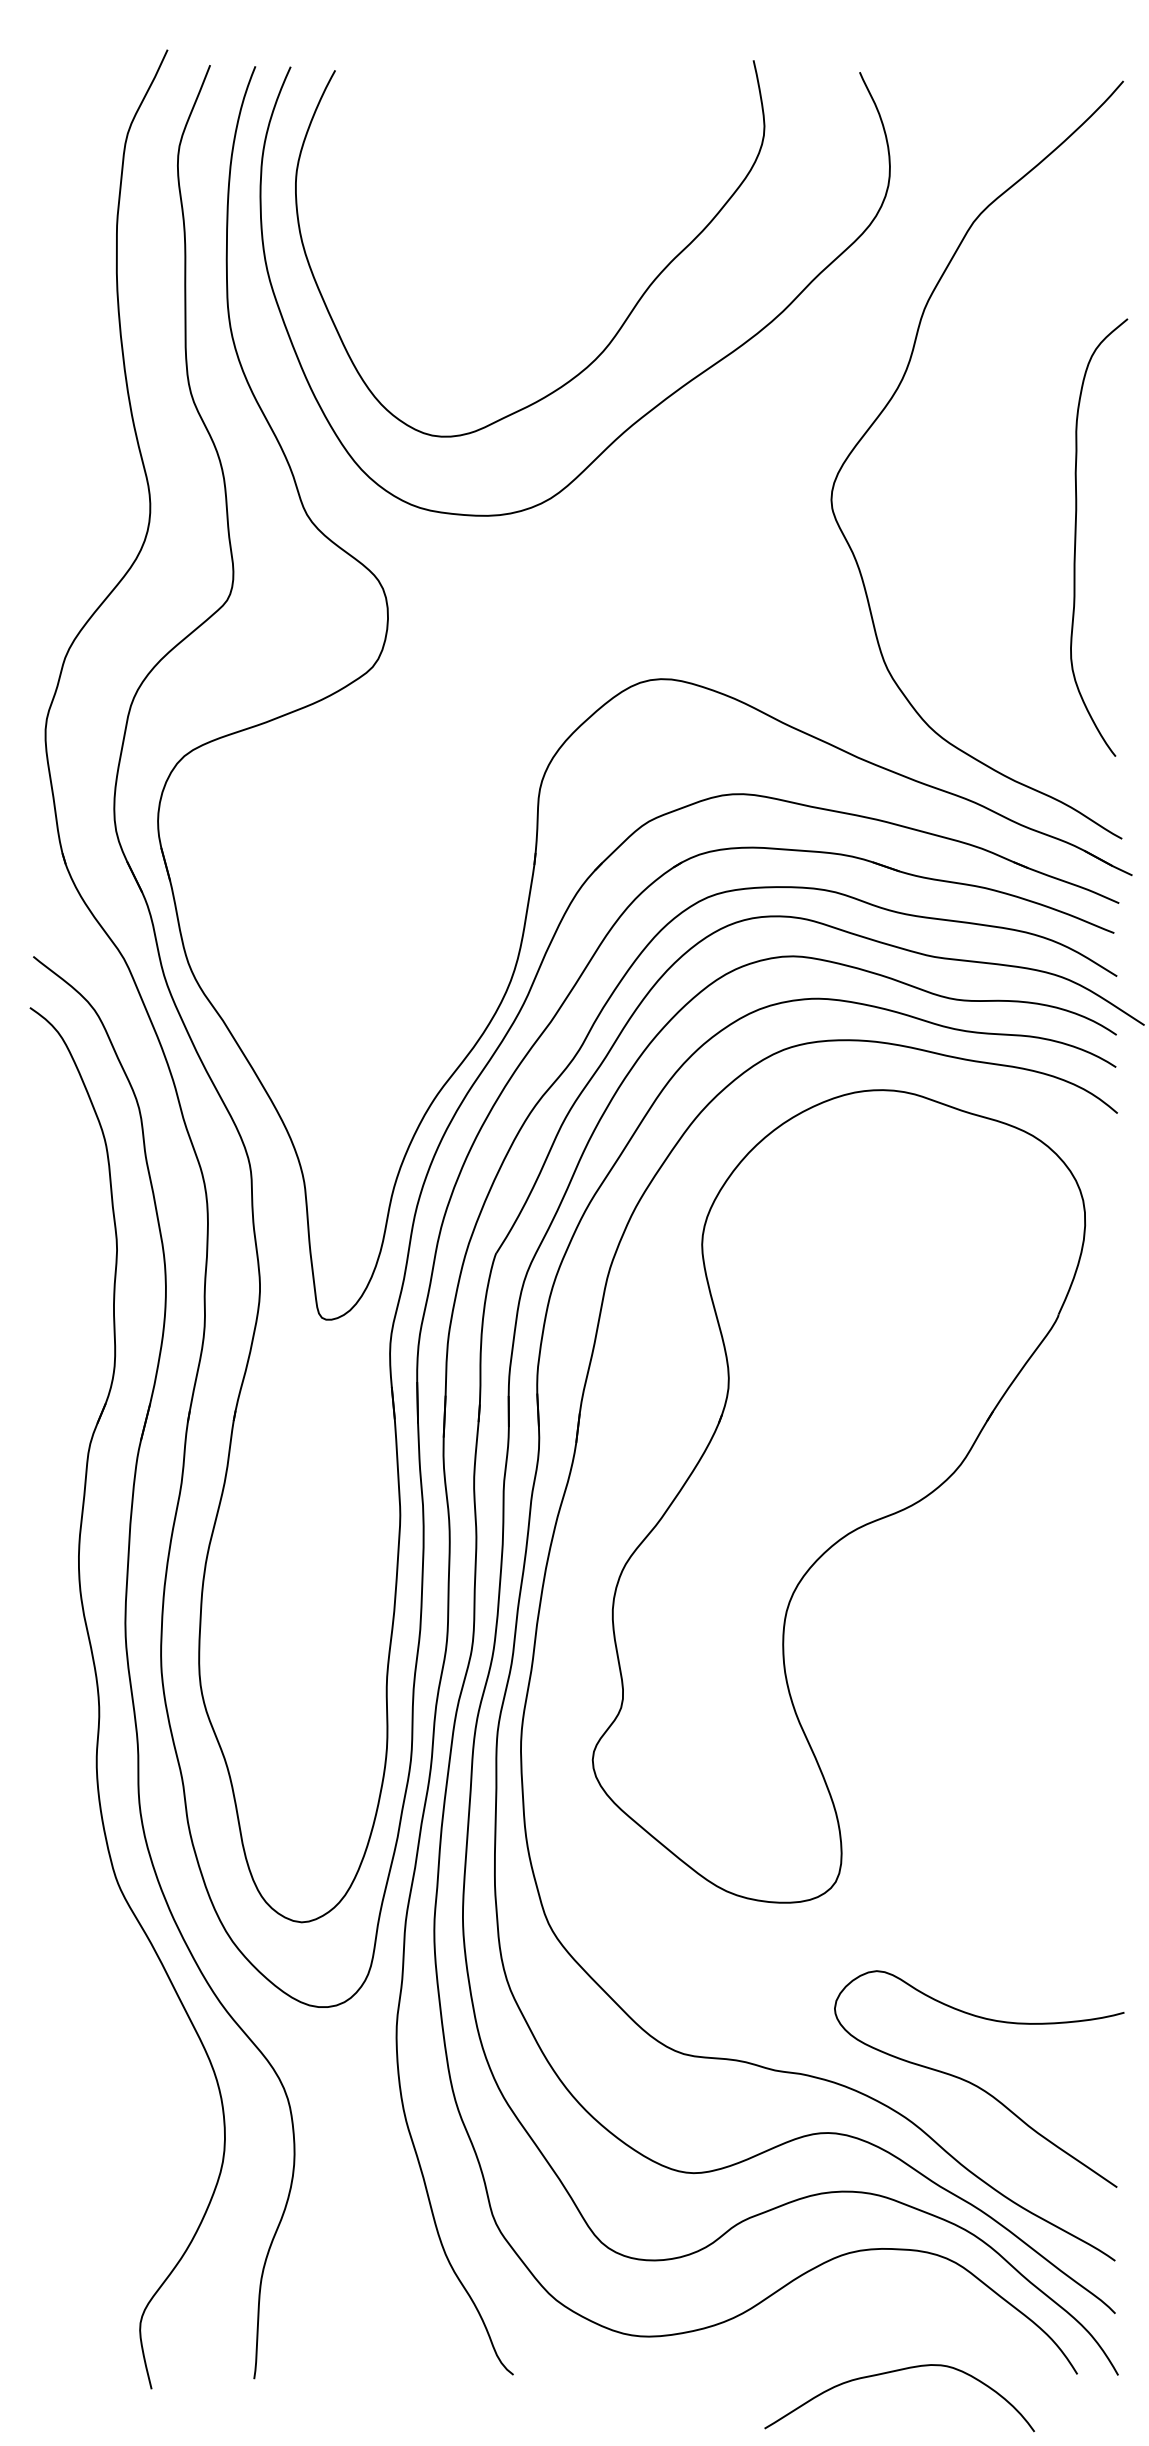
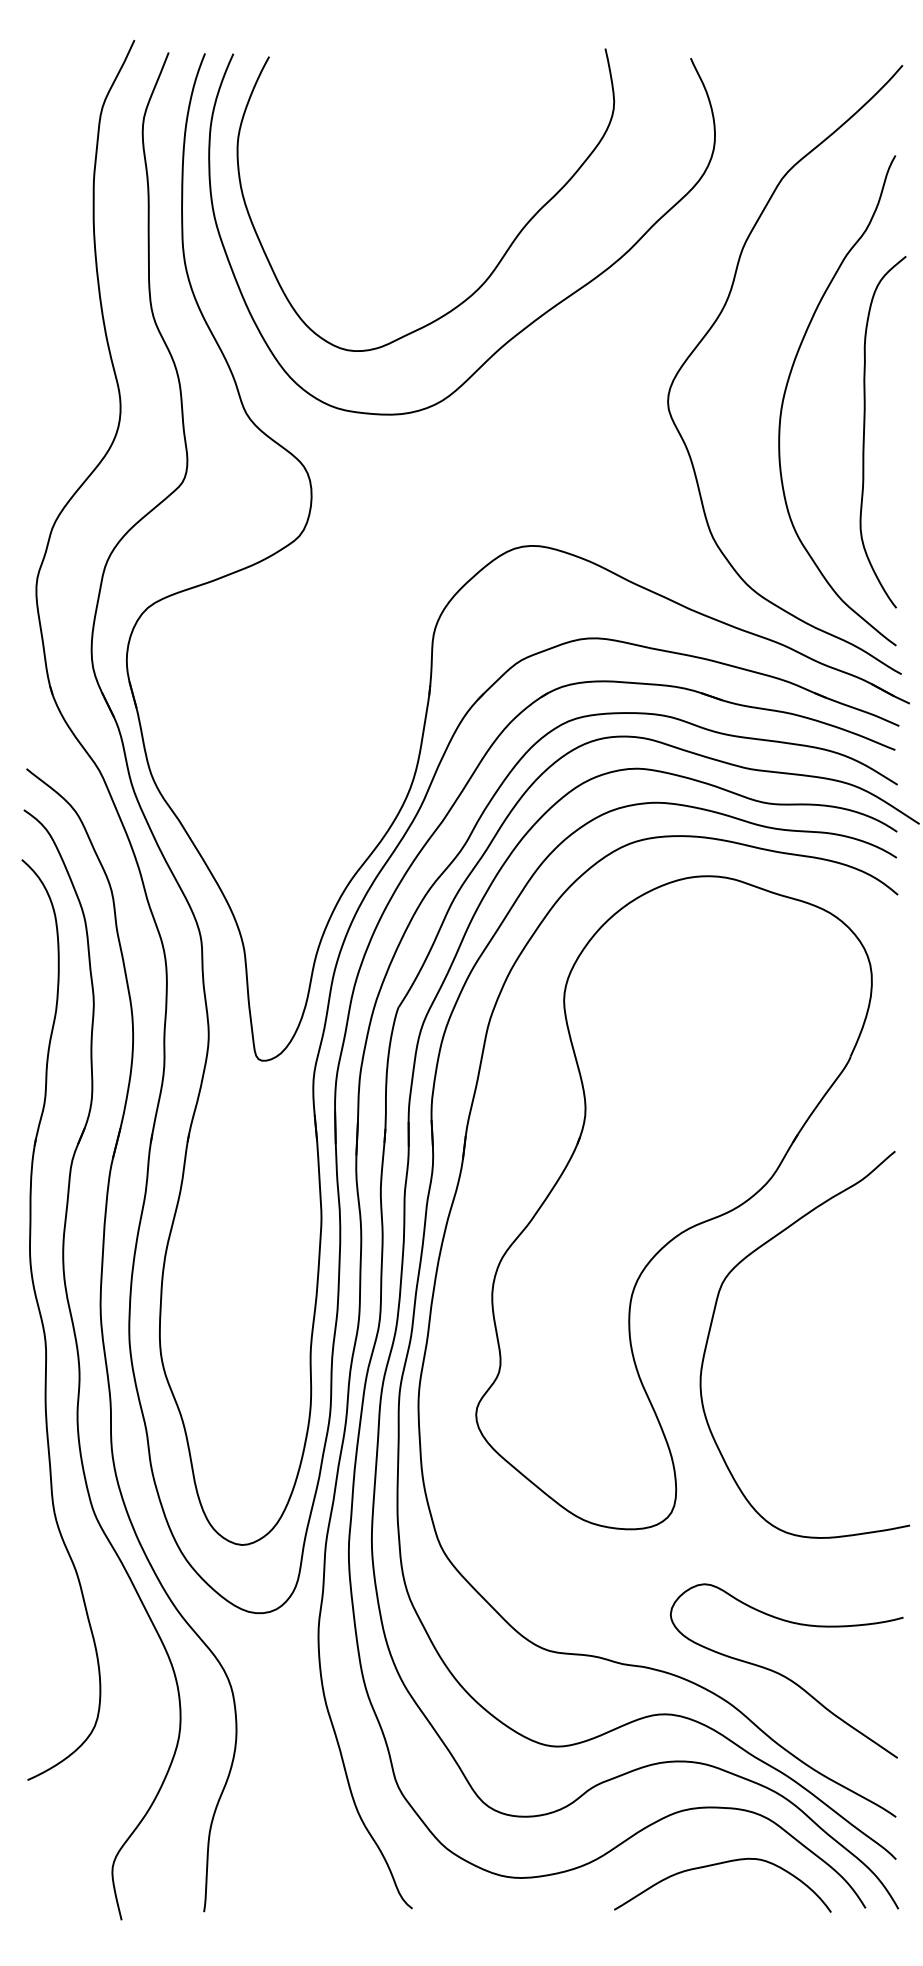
curve: (980, 482) -> (787, 387), added
part: (54, 1645) -> (43, 1322), added
curve: (886, 1646) -> (712, 1323), added
curve: (896, 2372) -> (720, 1864), moved

